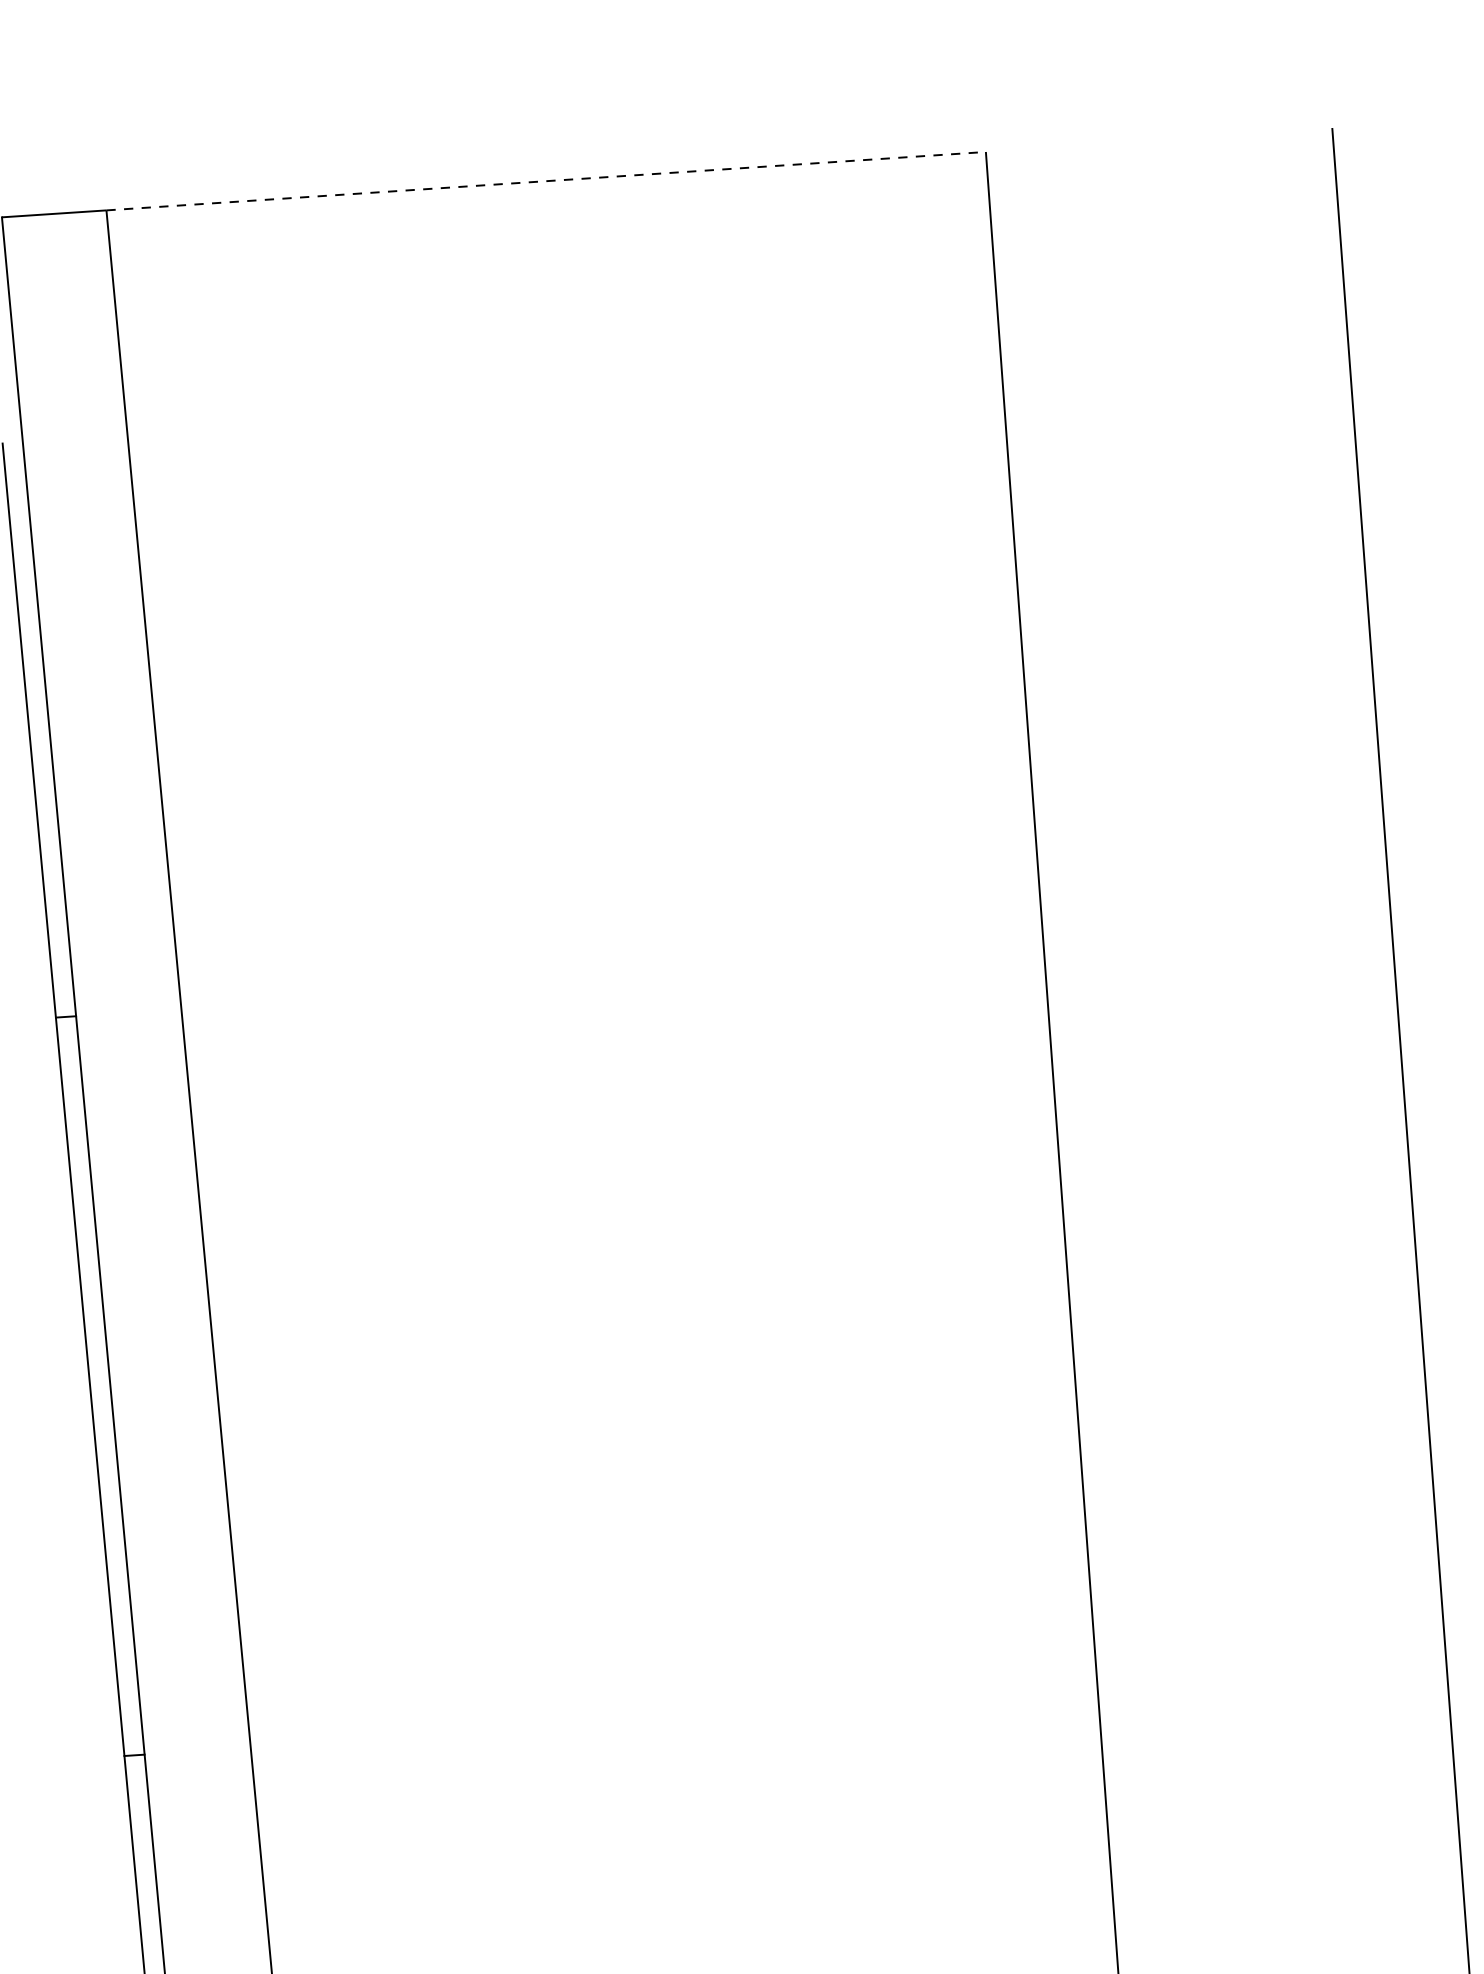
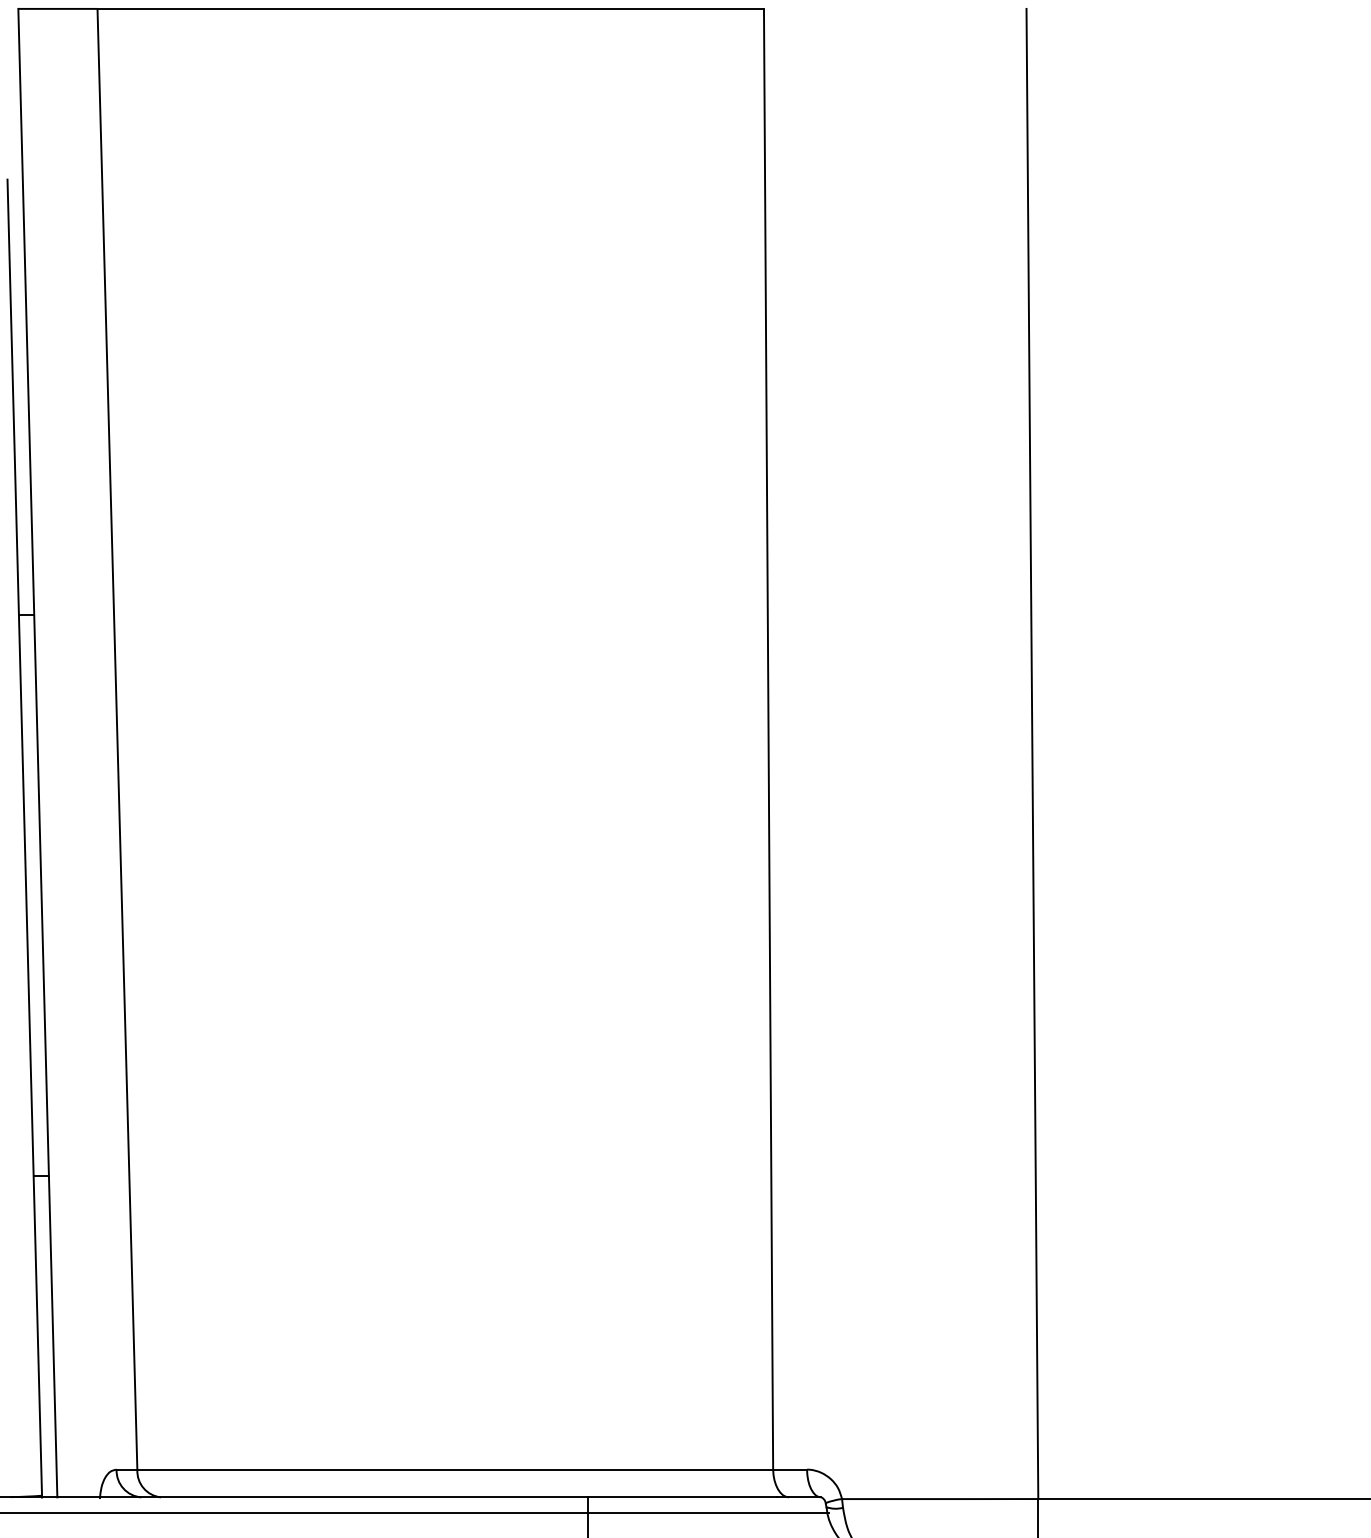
line: (547, 180) -> (431, 8), dashed -> solid

